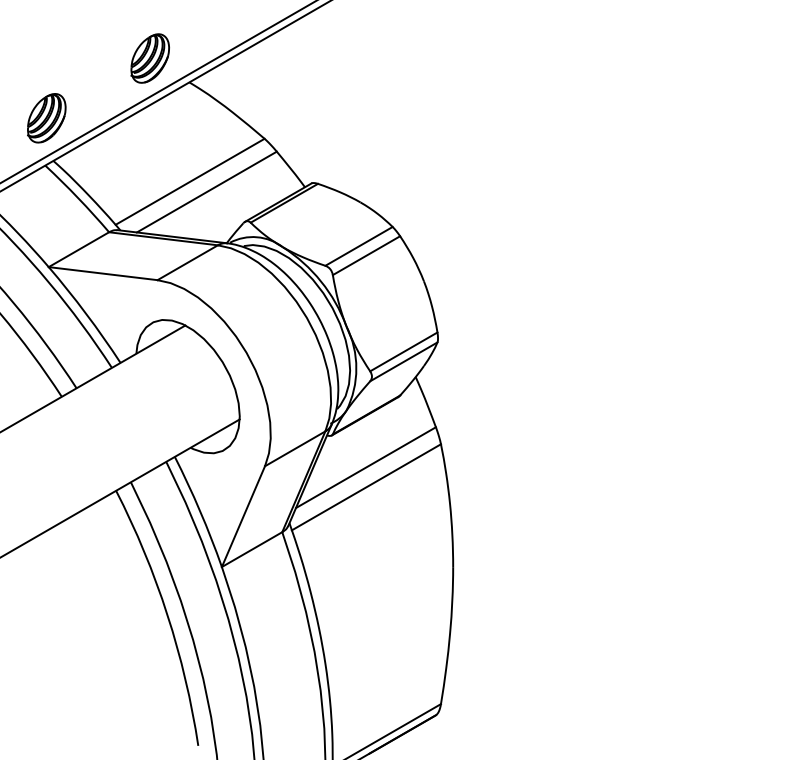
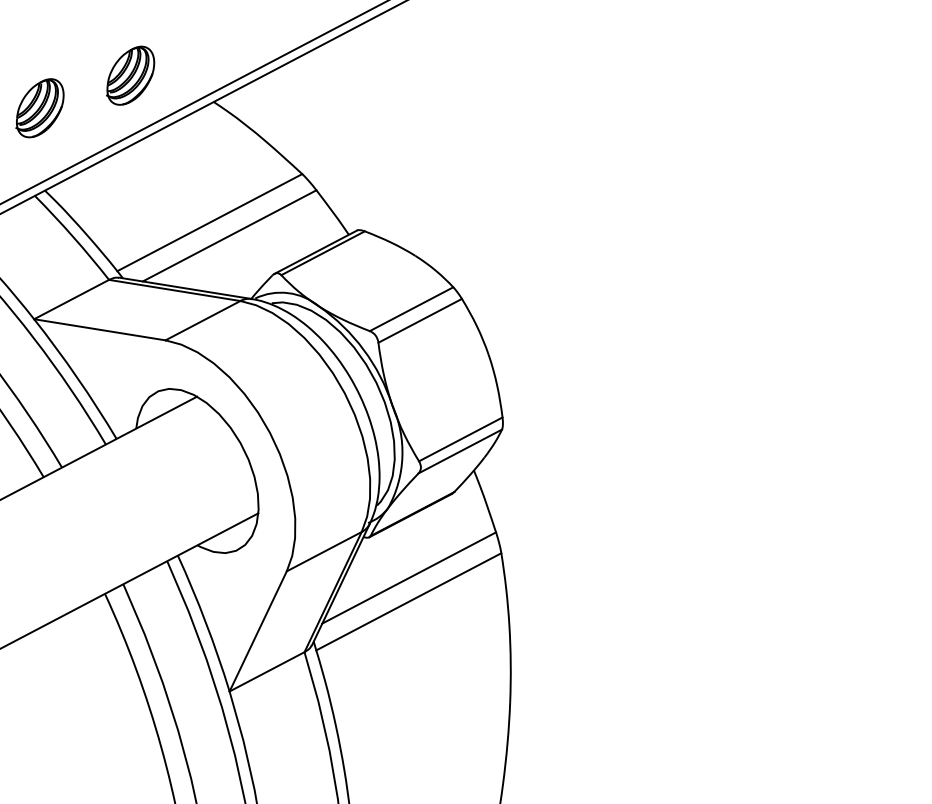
part: (149, 58) -> (129, 75), moved
part: (46, 118) -> (39, 108), moved

